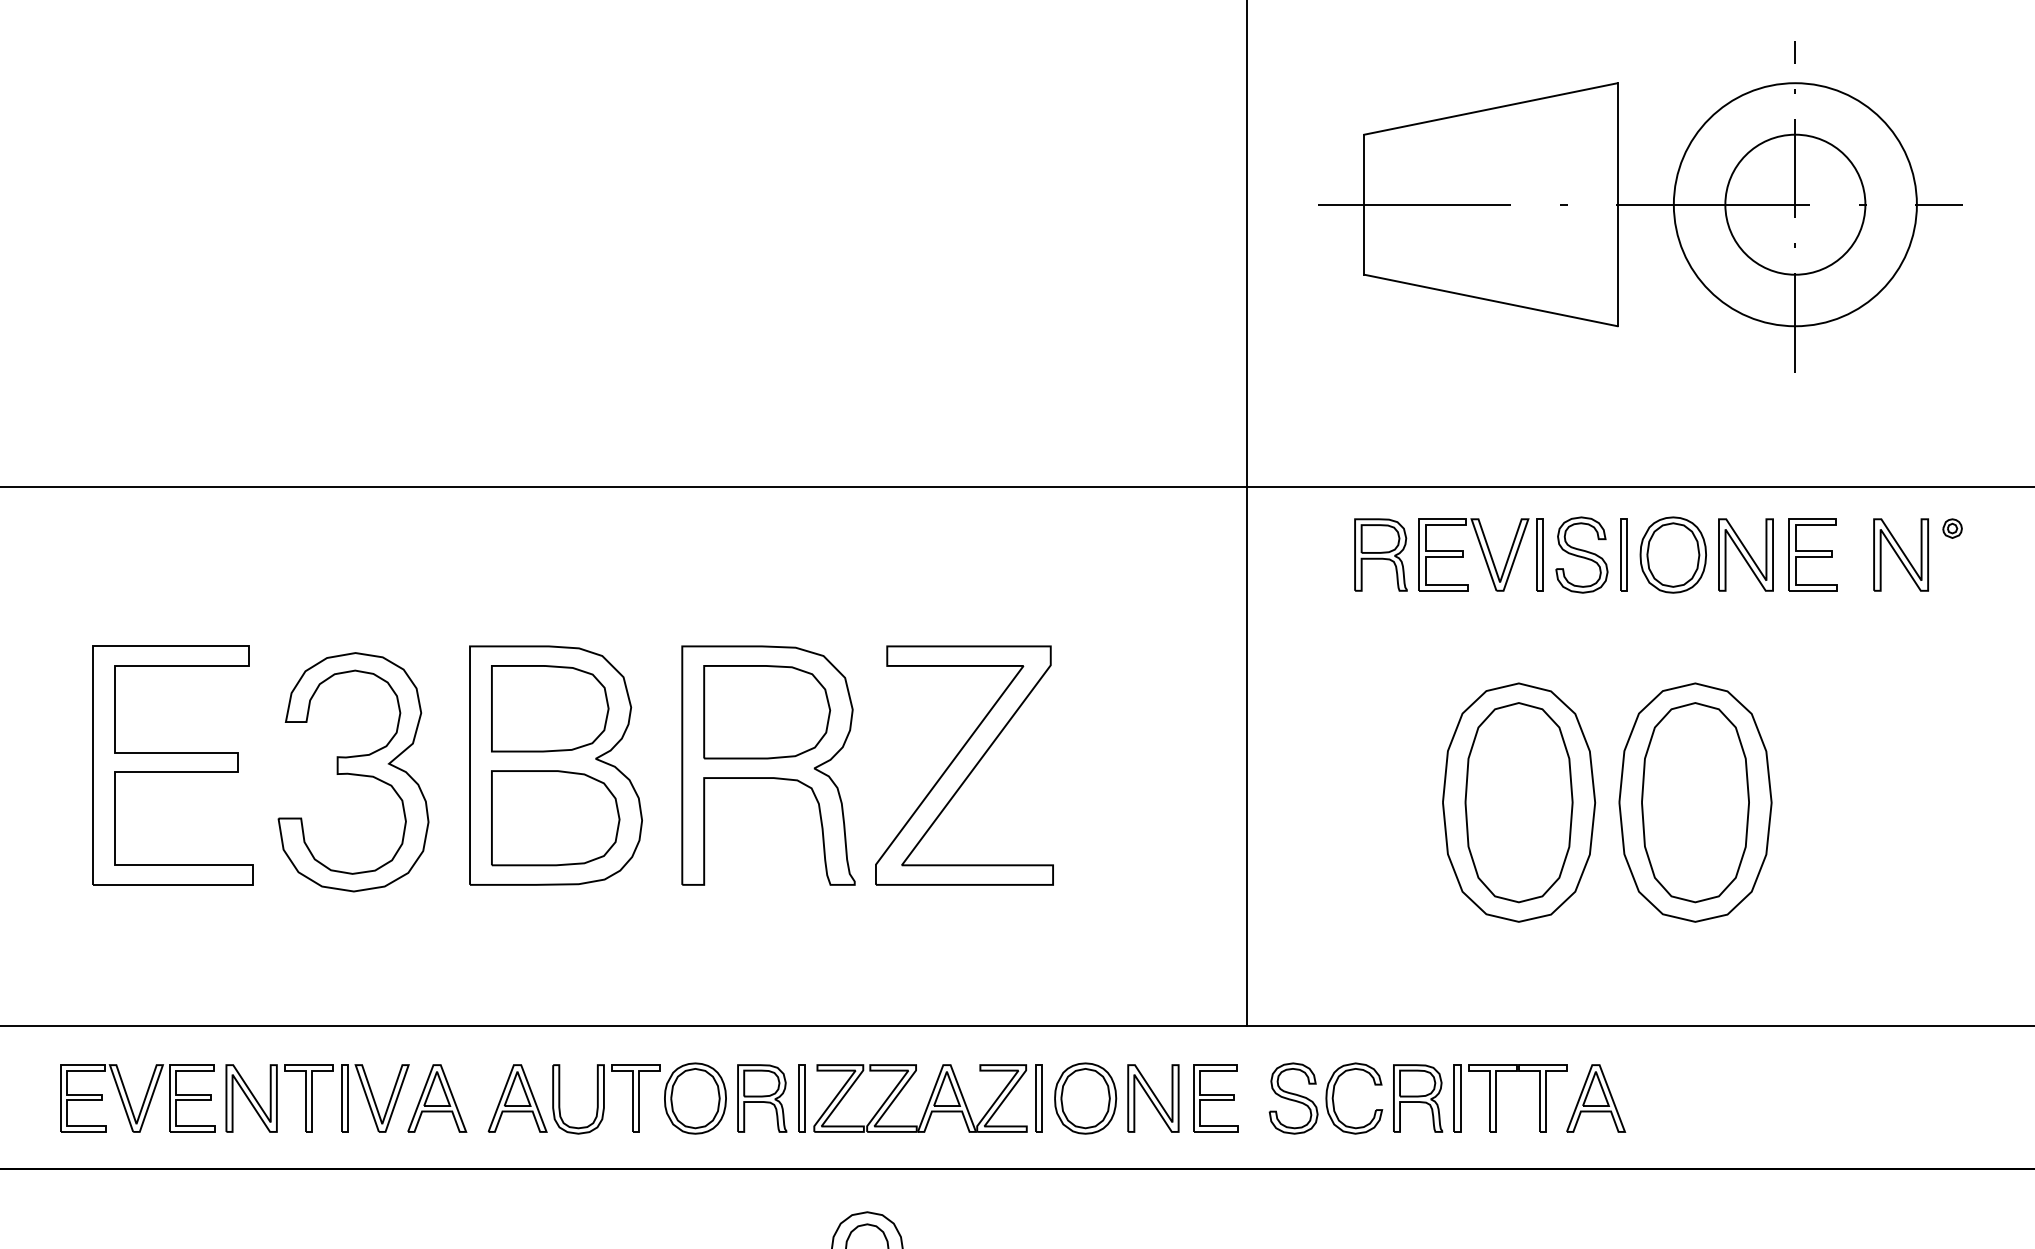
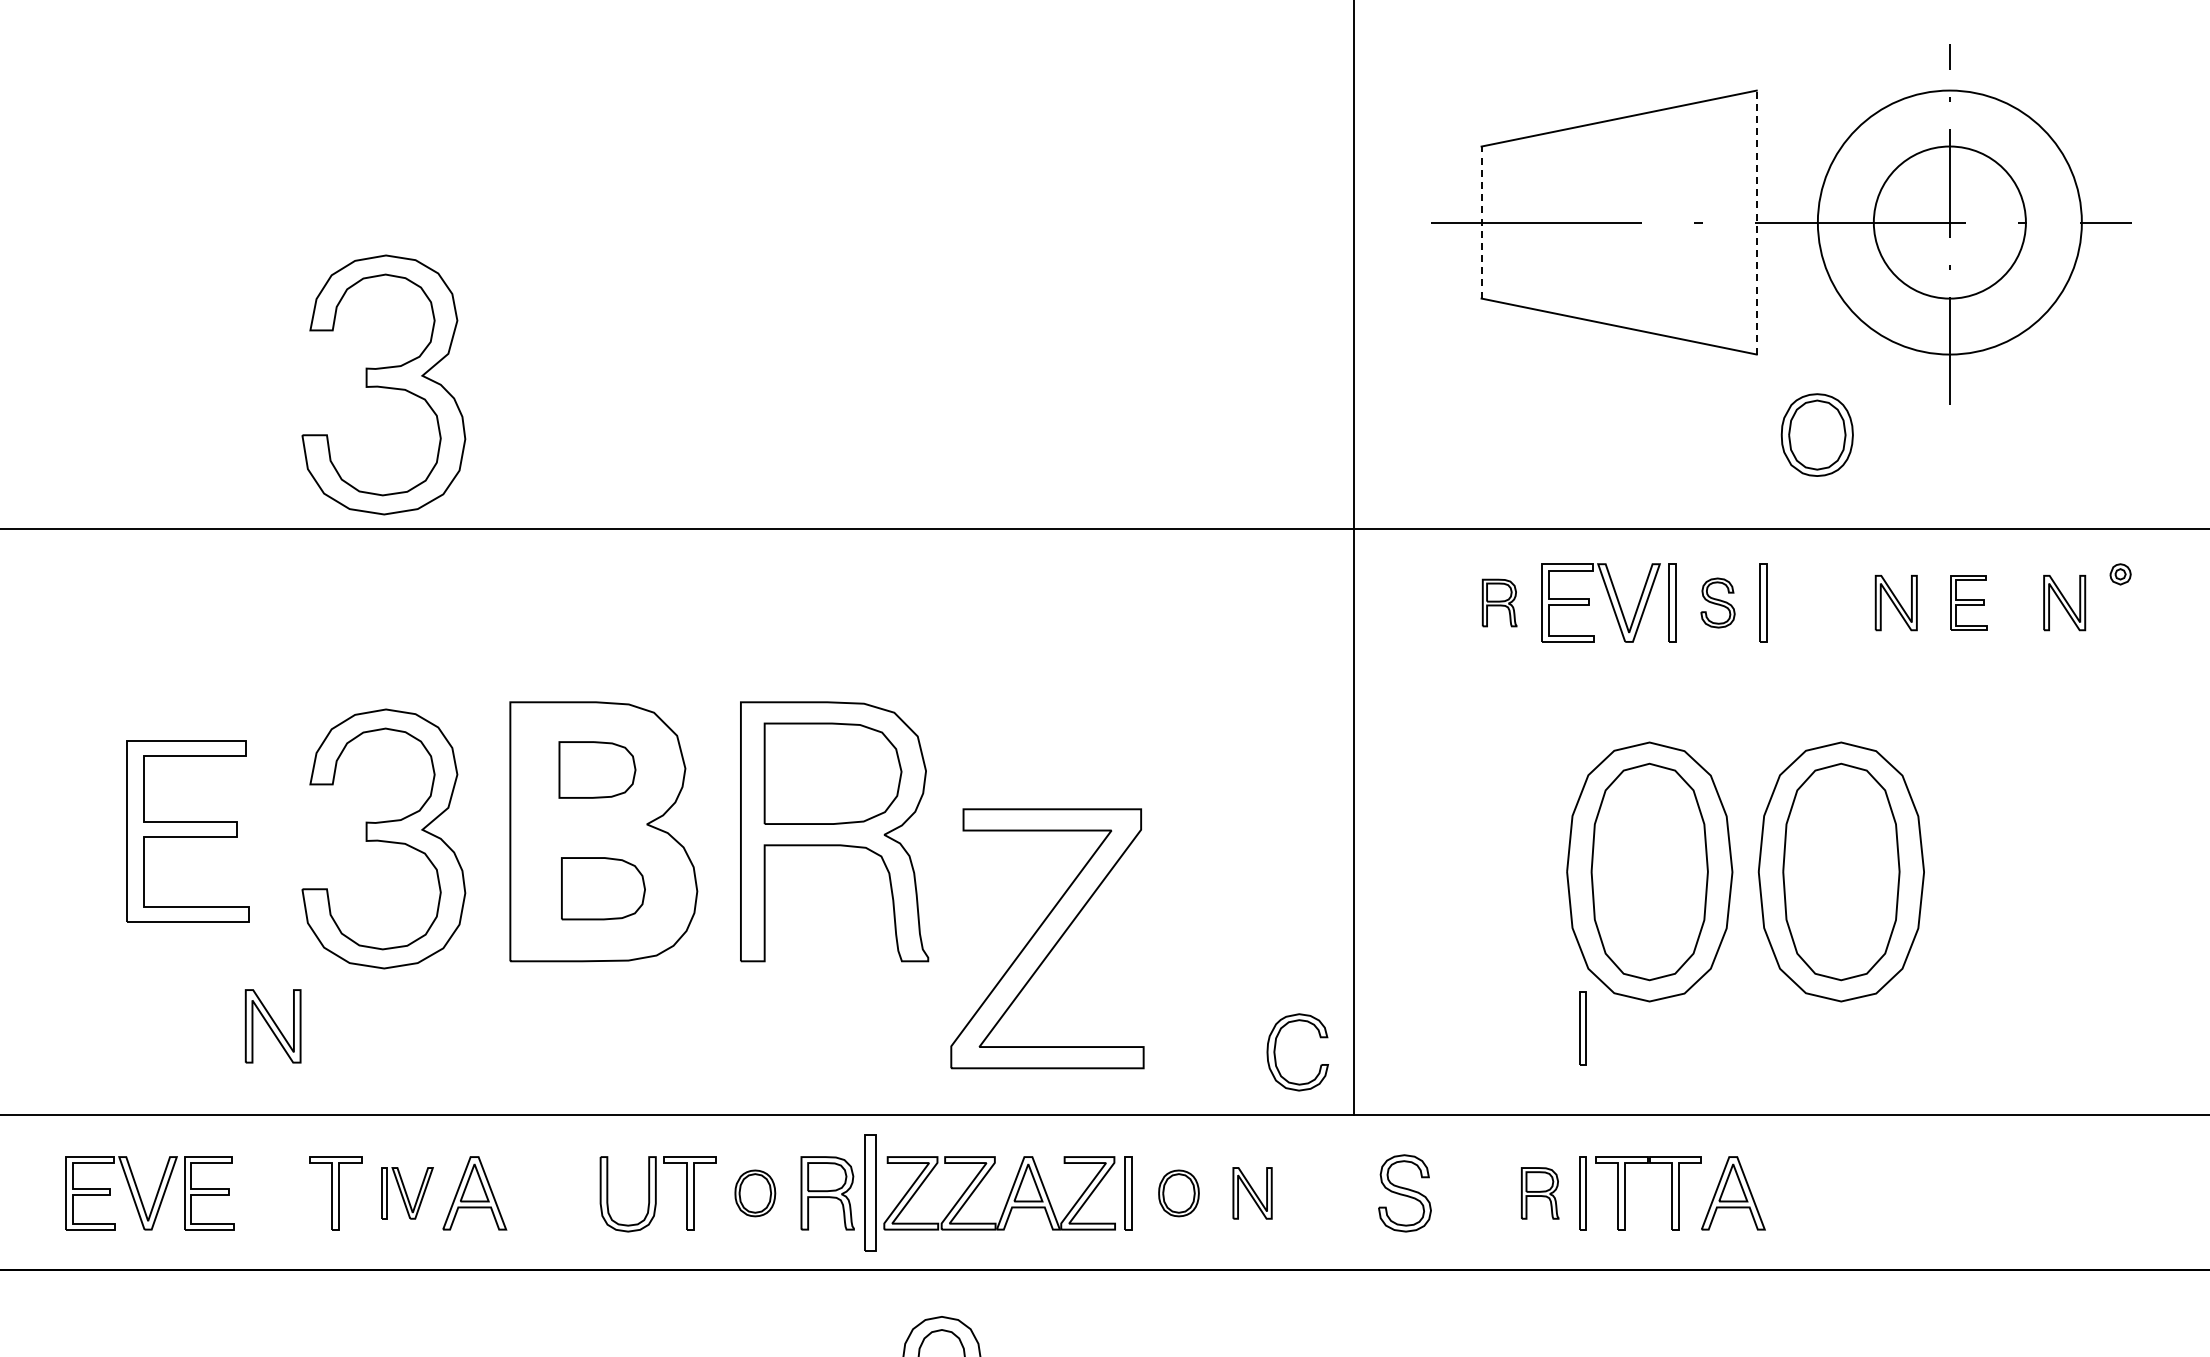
line: (1364, 204) -> (1481, 222), solid -> dashed
line: (1617, 204) -> (1756, 222), solid -> dashed
part: (353, 353) -> (383, 384), added
part: (1380, 554) -> (1499, 602), size x0.6
part: (1581, 554) -> (1717, 602), size x0.6
part: (1672, 554) -> (1816, 434), moved
part: (1746, 554) -> (1896, 602), size x0.7
part: (1812, 554) -> (1968, 602), size x0.7
part: (1900, 554) -> (2064, 602), size x0.7
part: (550, 708) -> (597, 769), size x0.6
part: (172, 765) -> (187, 831), size x0.7
part: (964, 765) -> (1047, 938), moved
part: (555, 817) -> (603, 888), size x0.6
part: (1457, 946) -> (1582, 1028), added
part: (251, 1098) -> (272, 1026), moved
part: (375, 1098) -> (407, 1193), size x0.7
part: (517, 1098) -> (561, 1193), removed
part: (695, 1098) -> (755, 1193), size x0.6
part: (801, 1098) -> (870, 1193), size x1.6
part: (1085, 1098) -> (1178, 1193), size x0.6
part: (1153, 1098) -> (1252, 1193), size x0.7
part: (1215, 1098) -> (1320, 1193), removed
part: (1418, 1098) -> (1540, 1193), size x0.7
part: (1334, 1104) -> (1276, 1058), moved

